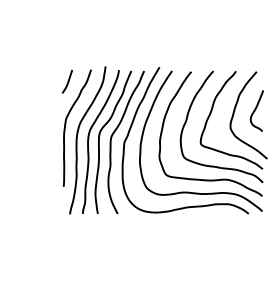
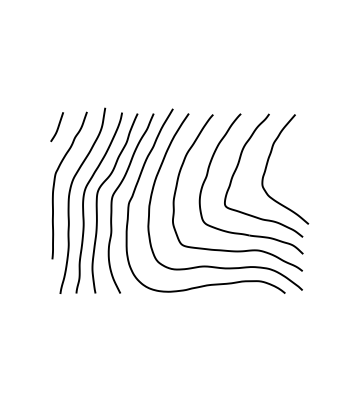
curve: (255, 111) -> (293, 164), removed

